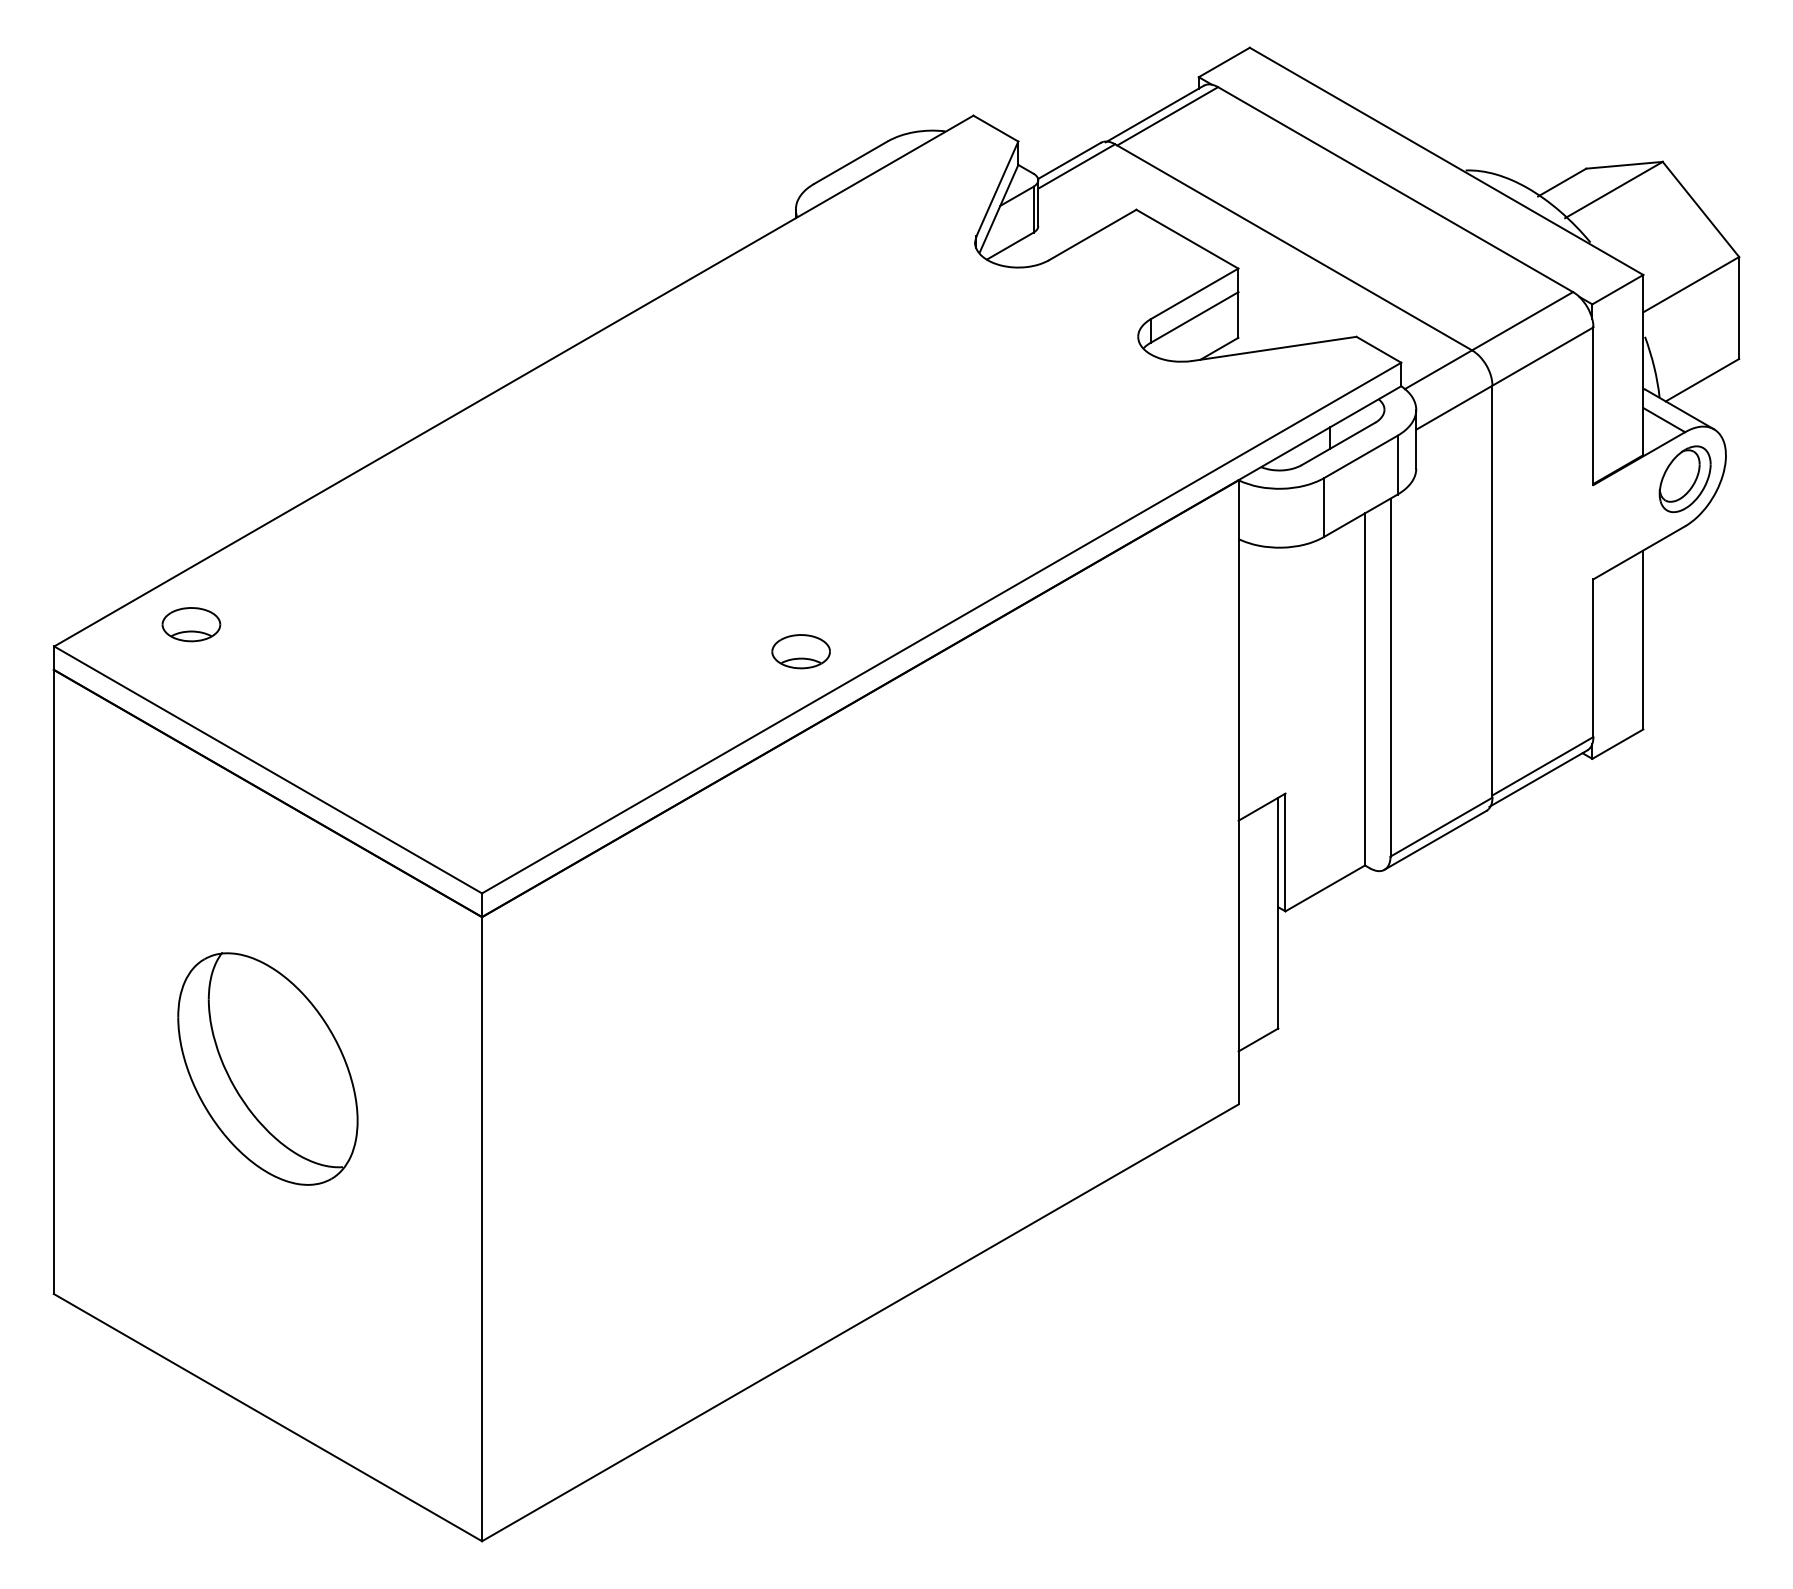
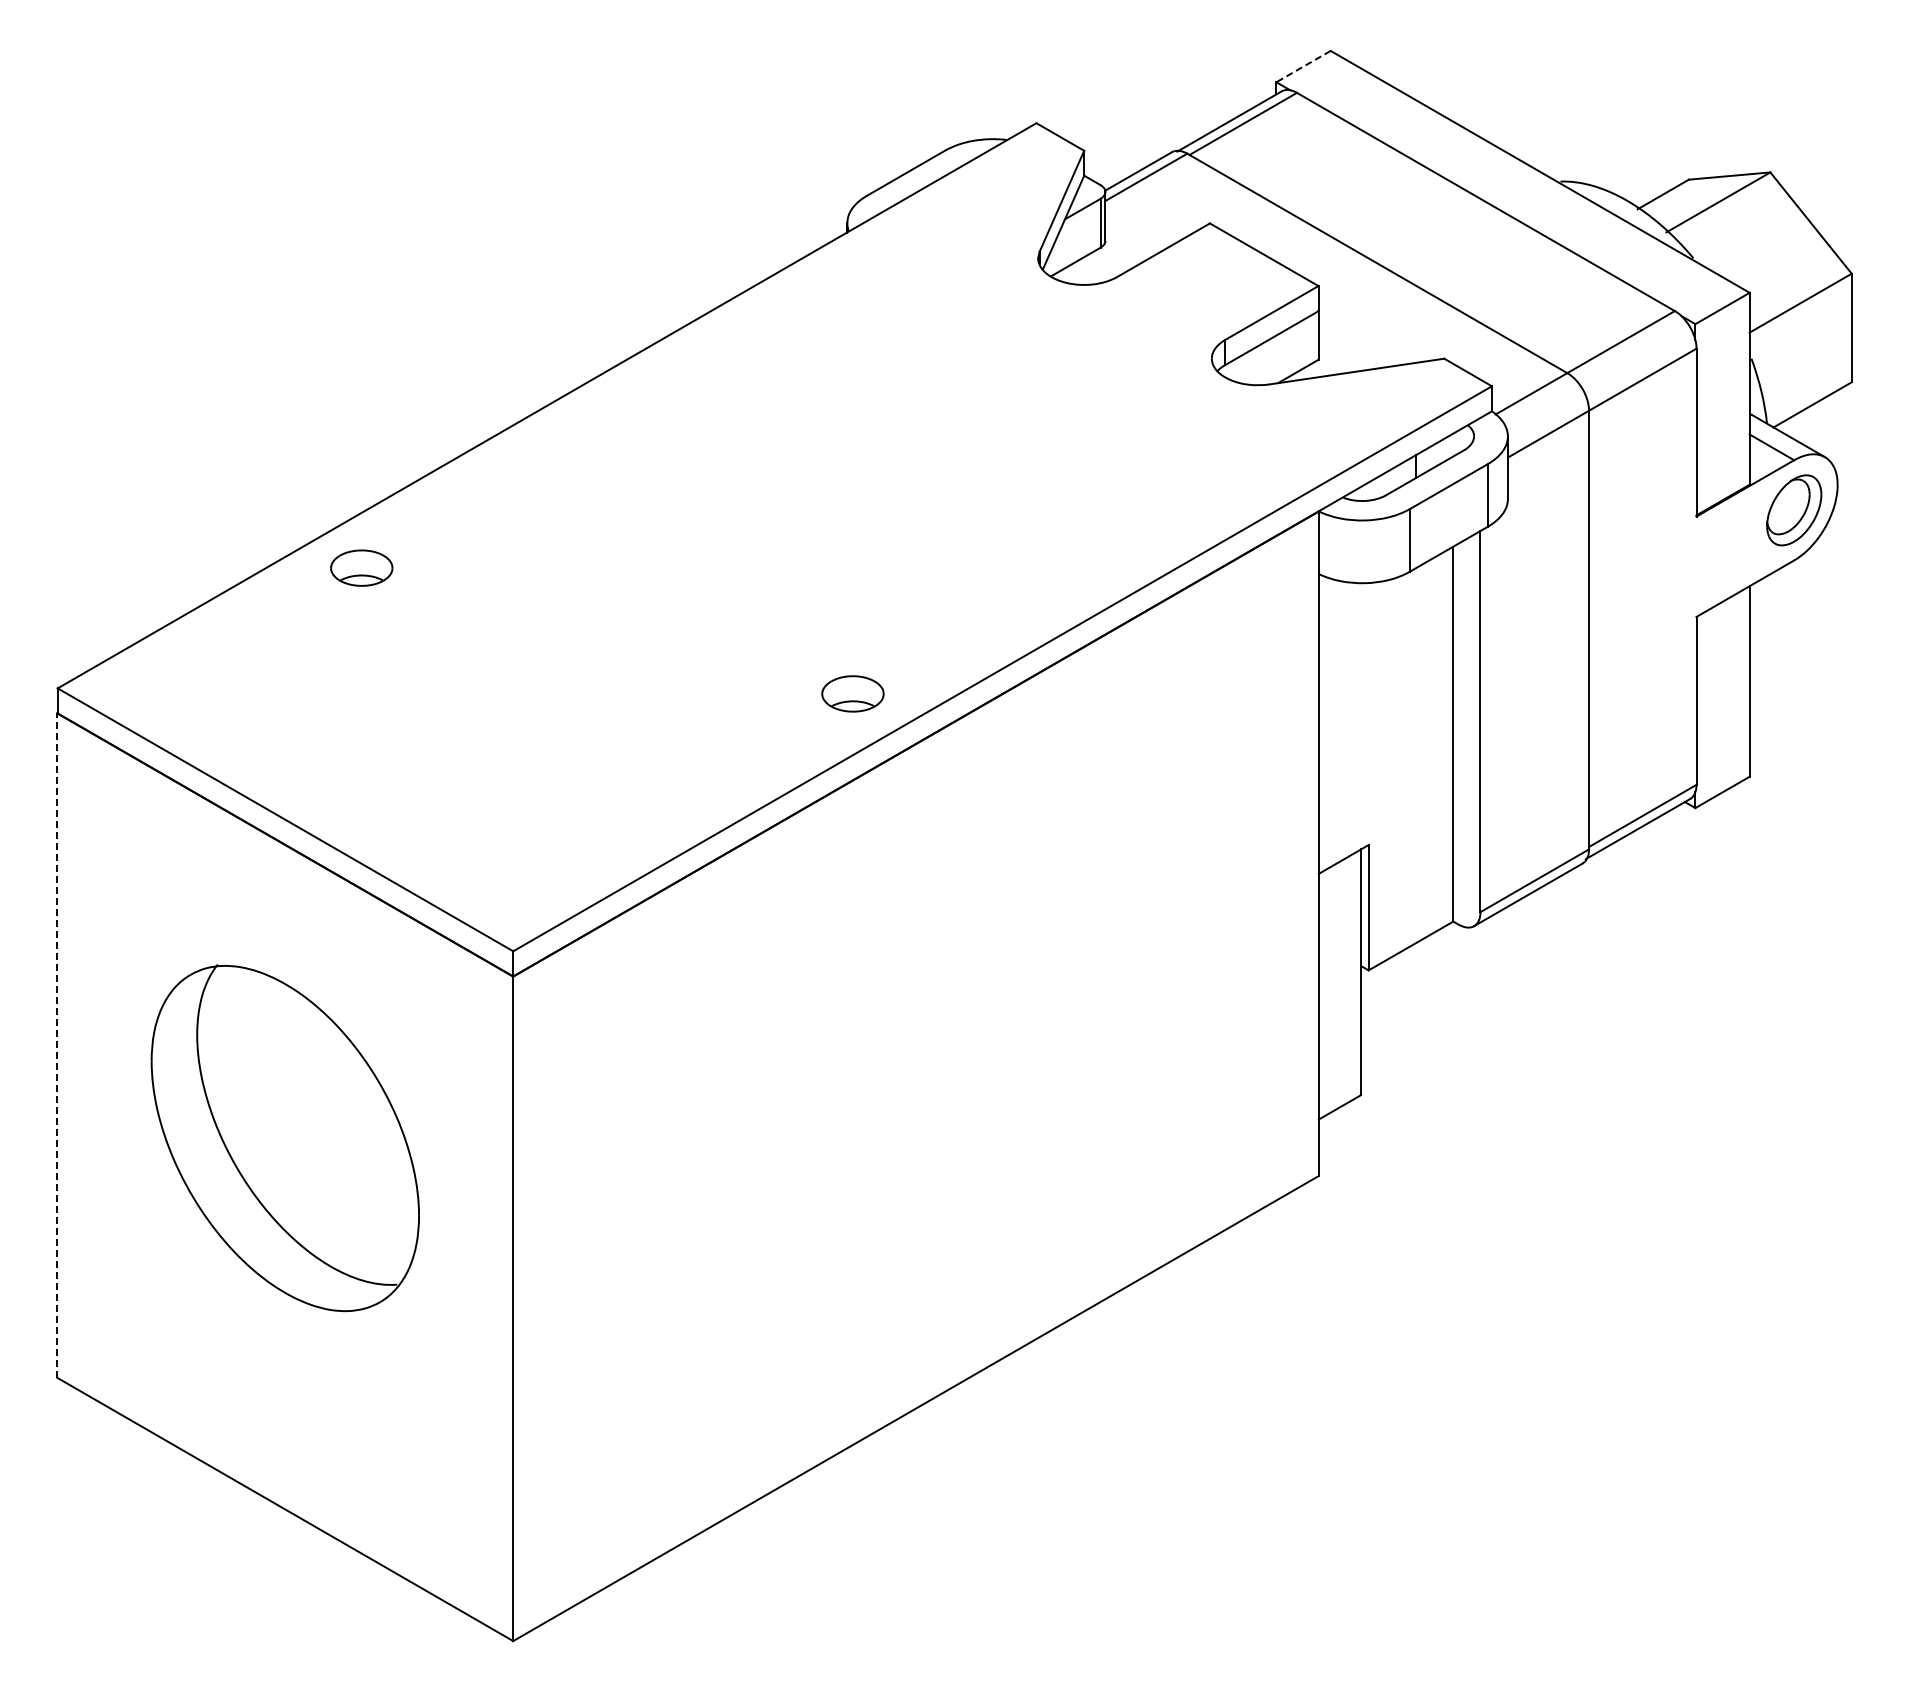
line: (1224, 62) -> (1303, 66), solid -> dashed
part: (191, 624) -> (361, 567), moved
line: (54, 981) -> (57, 1045), solid -> dashed
part: (267, 1068) -> (284, 1137), size x1.4

